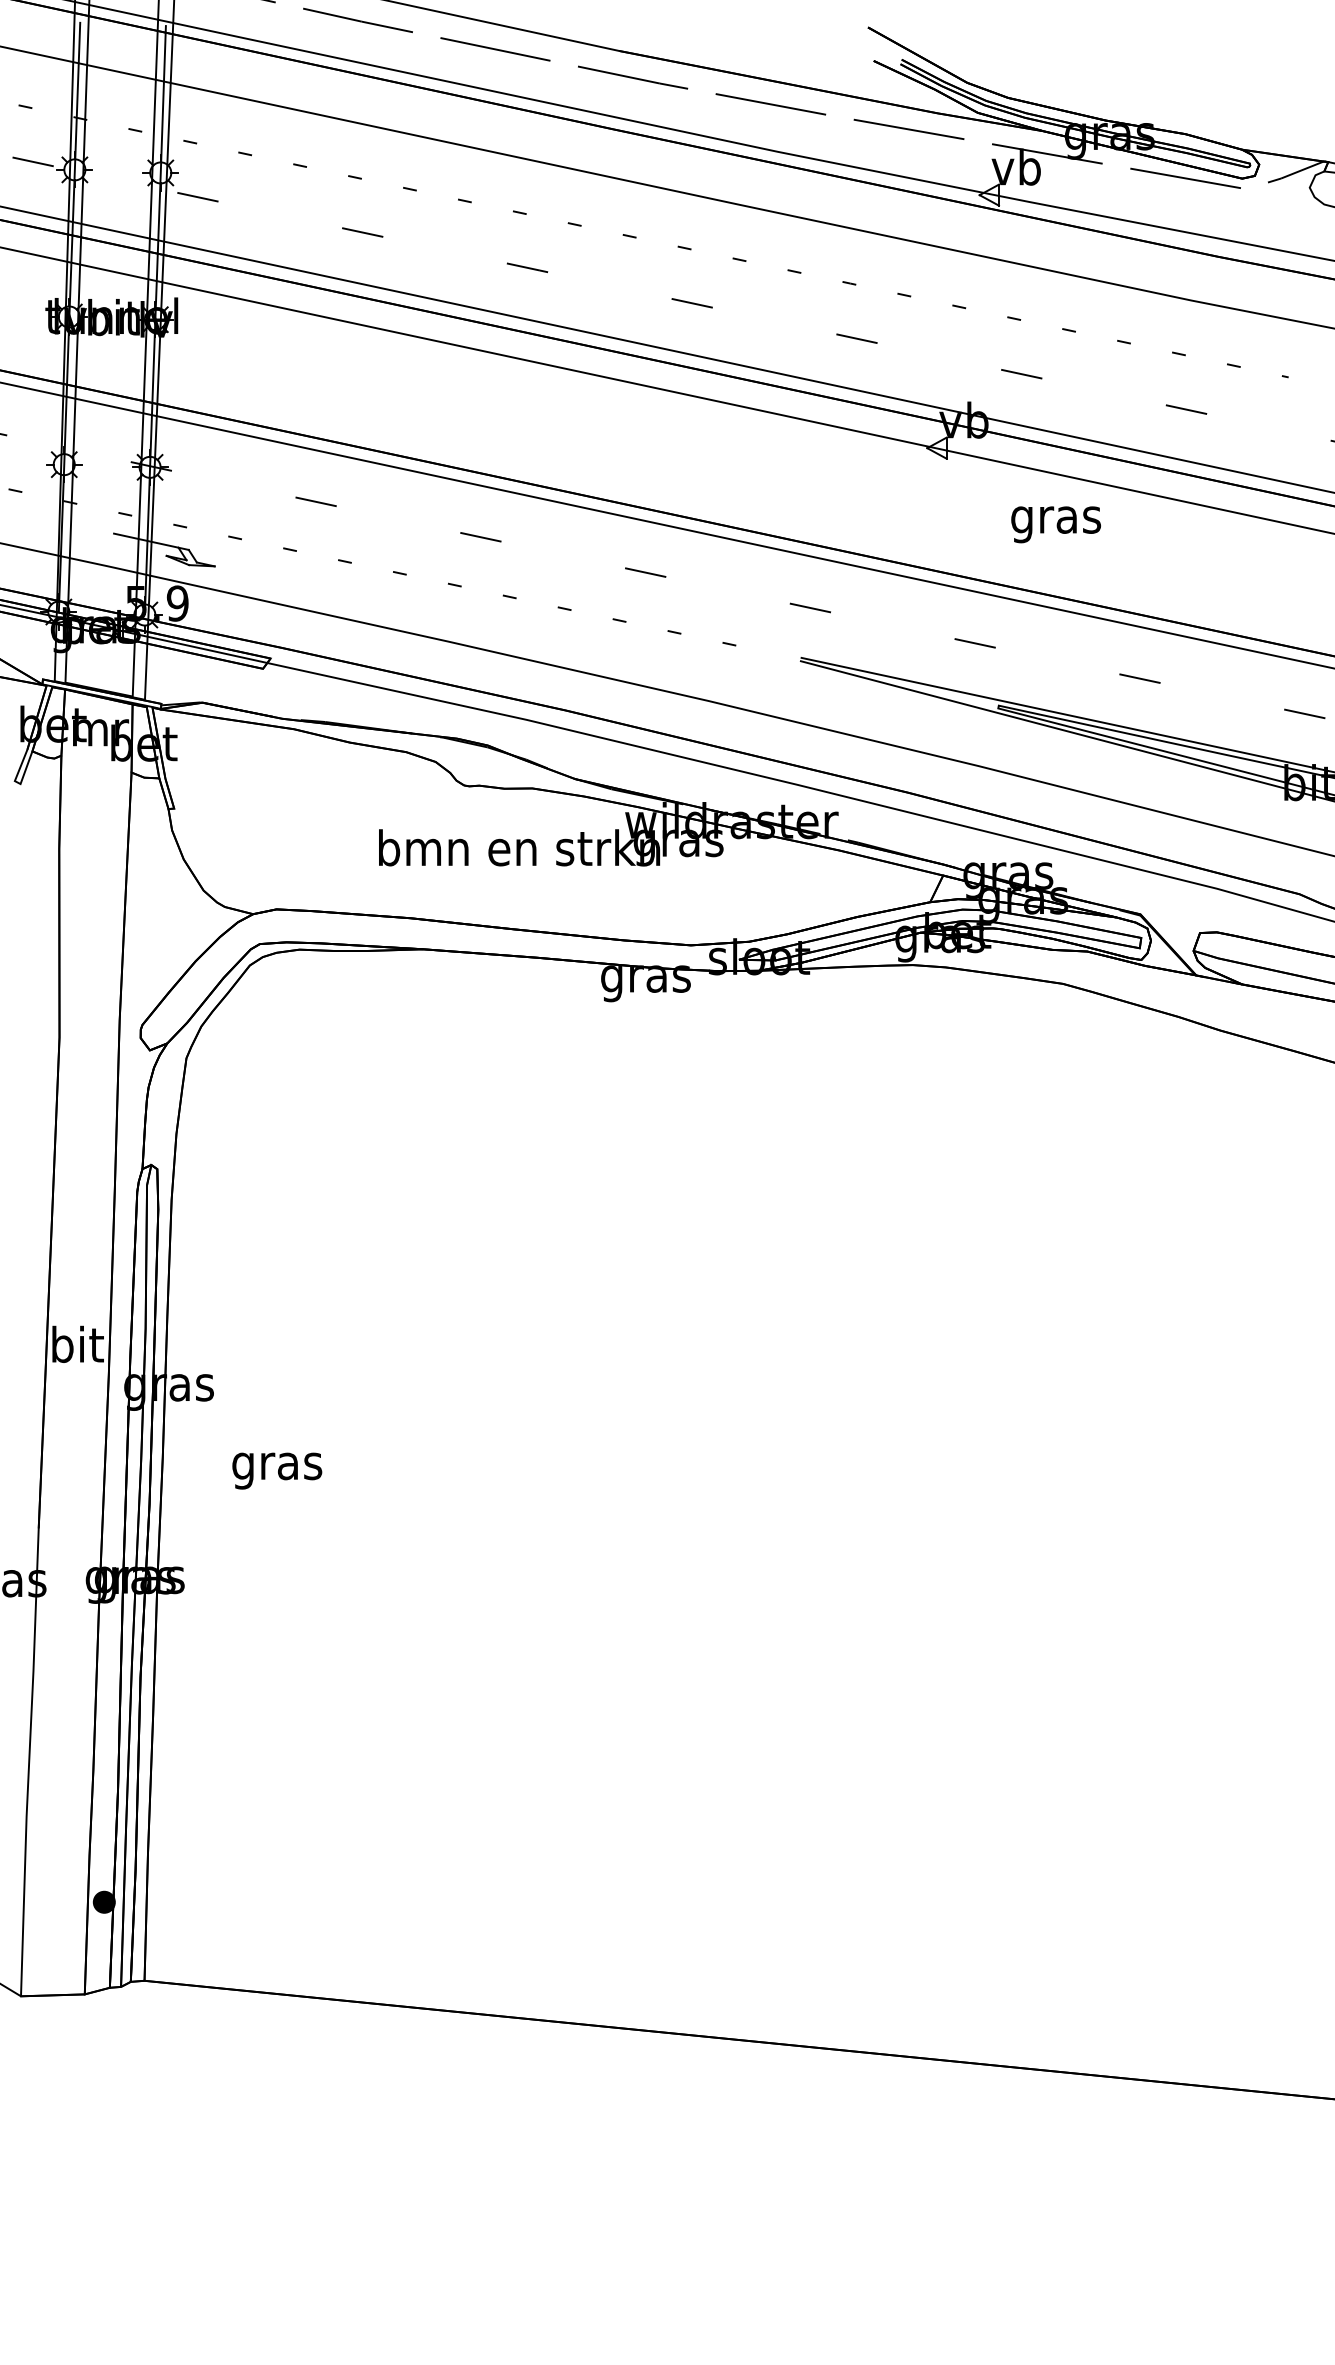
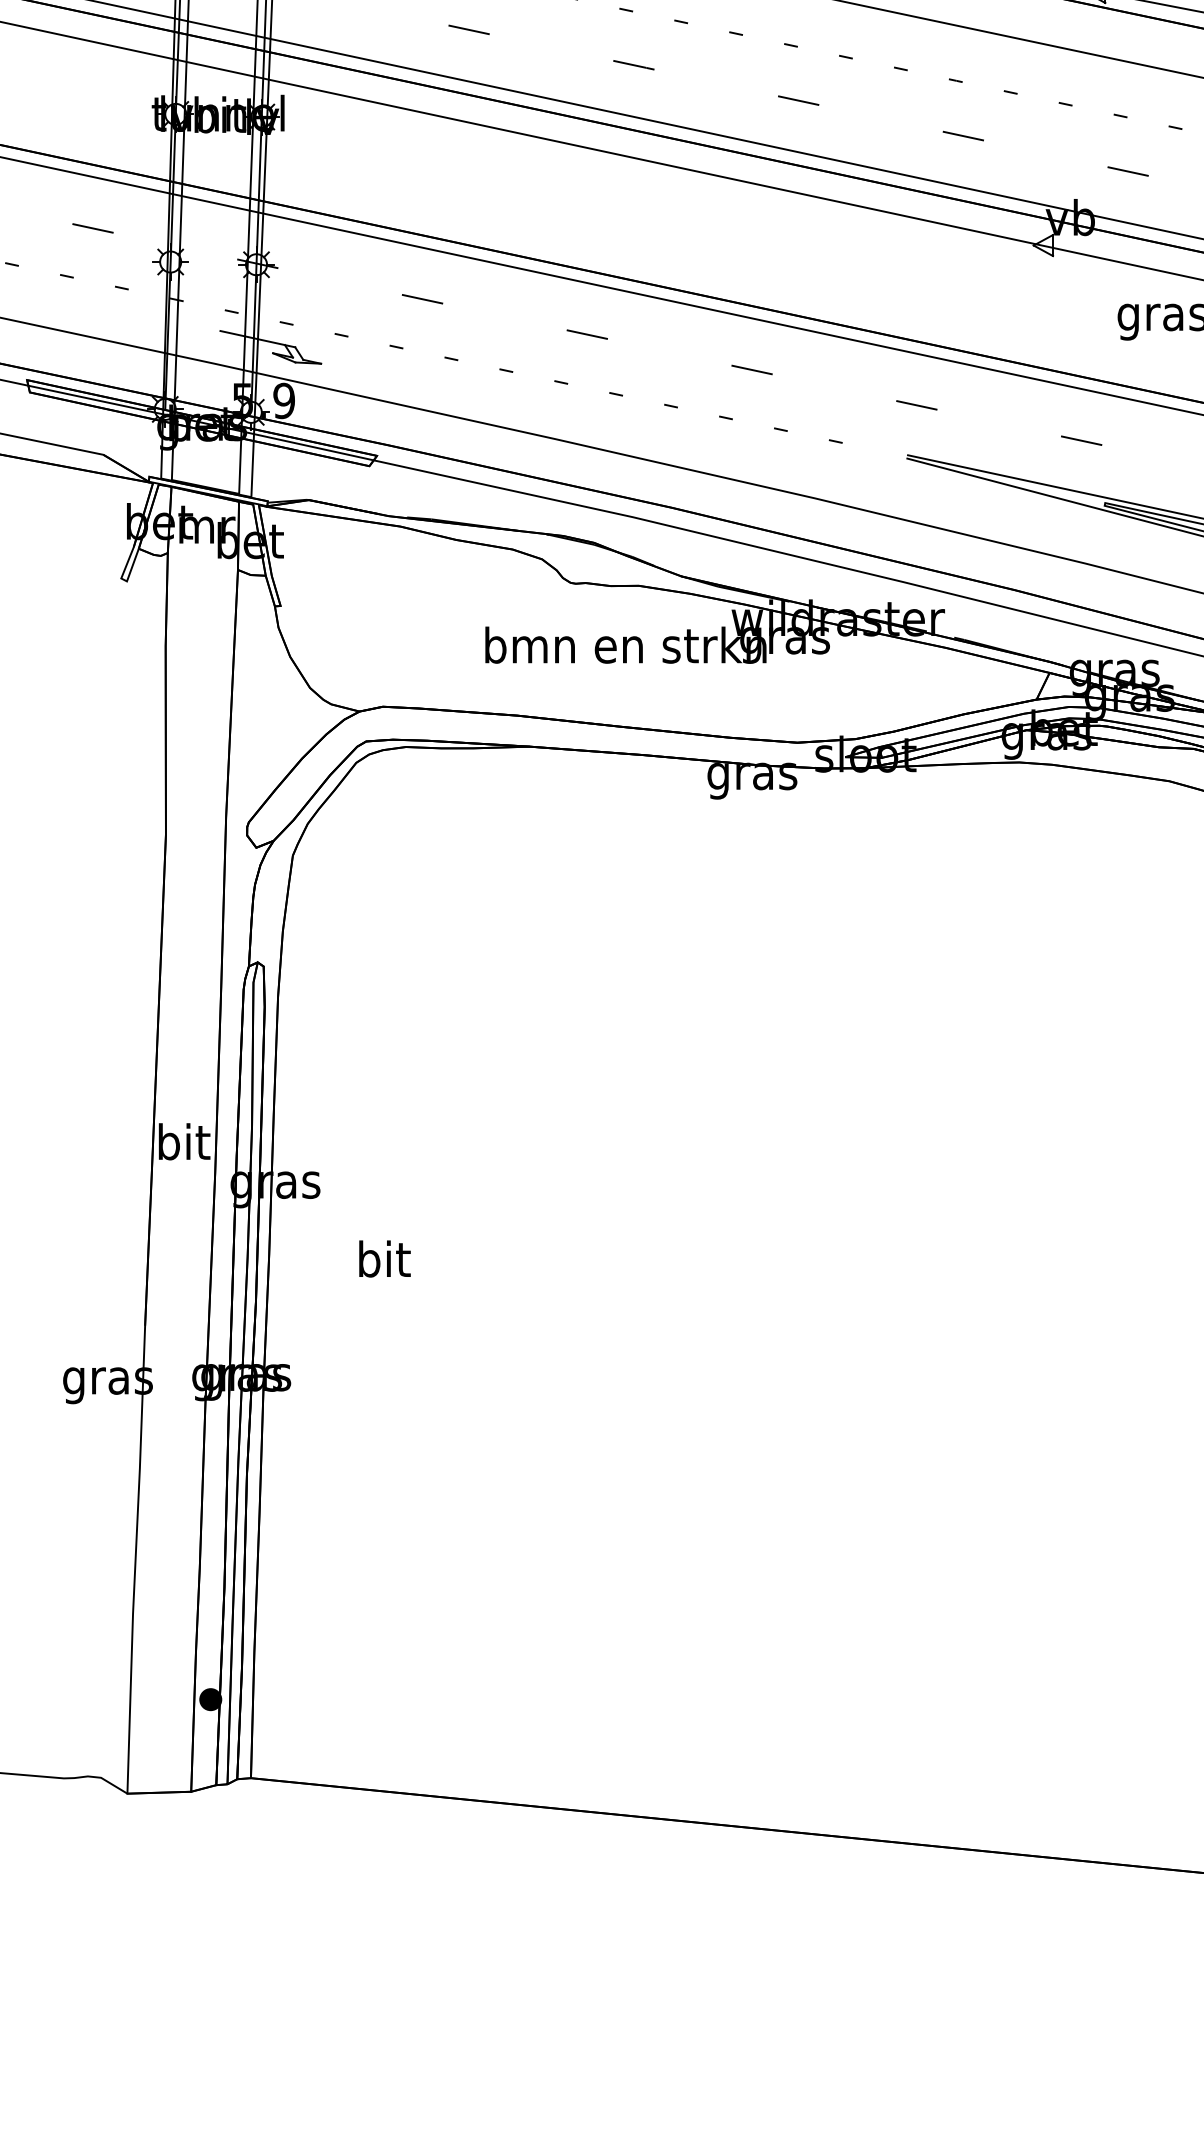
text: (277, 1466) -> (383, 1263), gras -> bit

